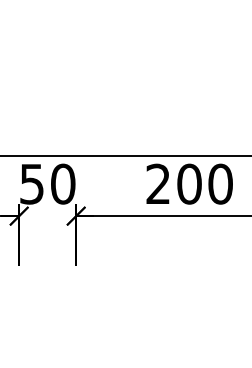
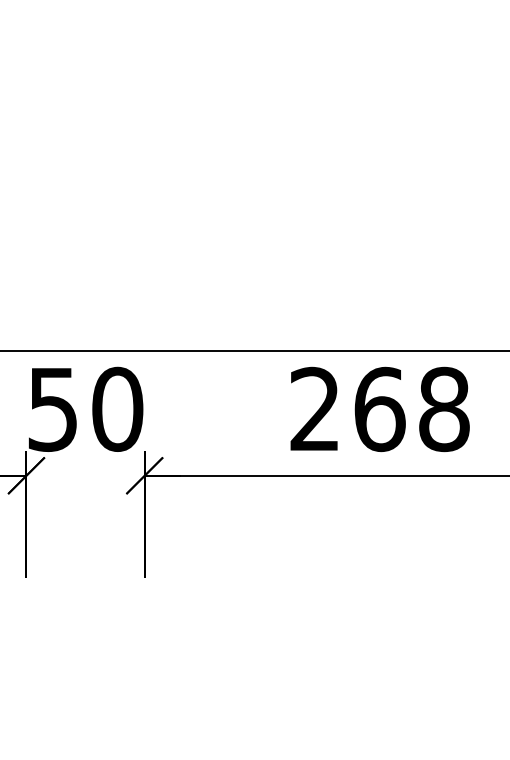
text: (204, 183) -> (410, 408), 200 -> 268

